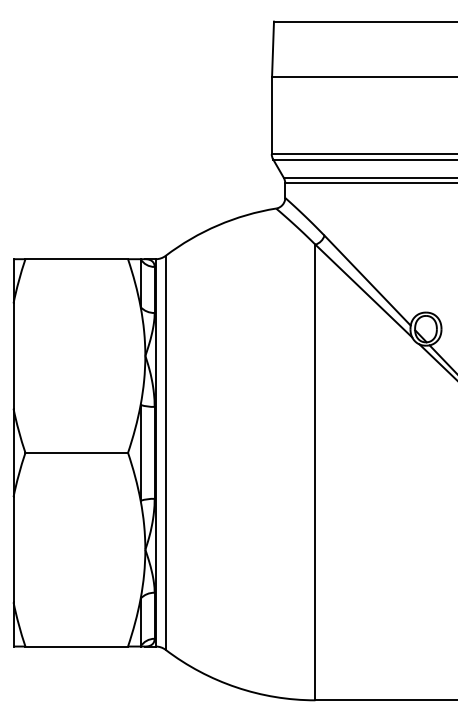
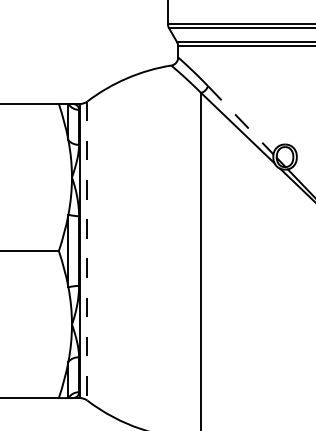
line: (367, 281) -> (240, 120), solid -> dashed
line: (165, 452) -> (87, 250), solid -> dashed

